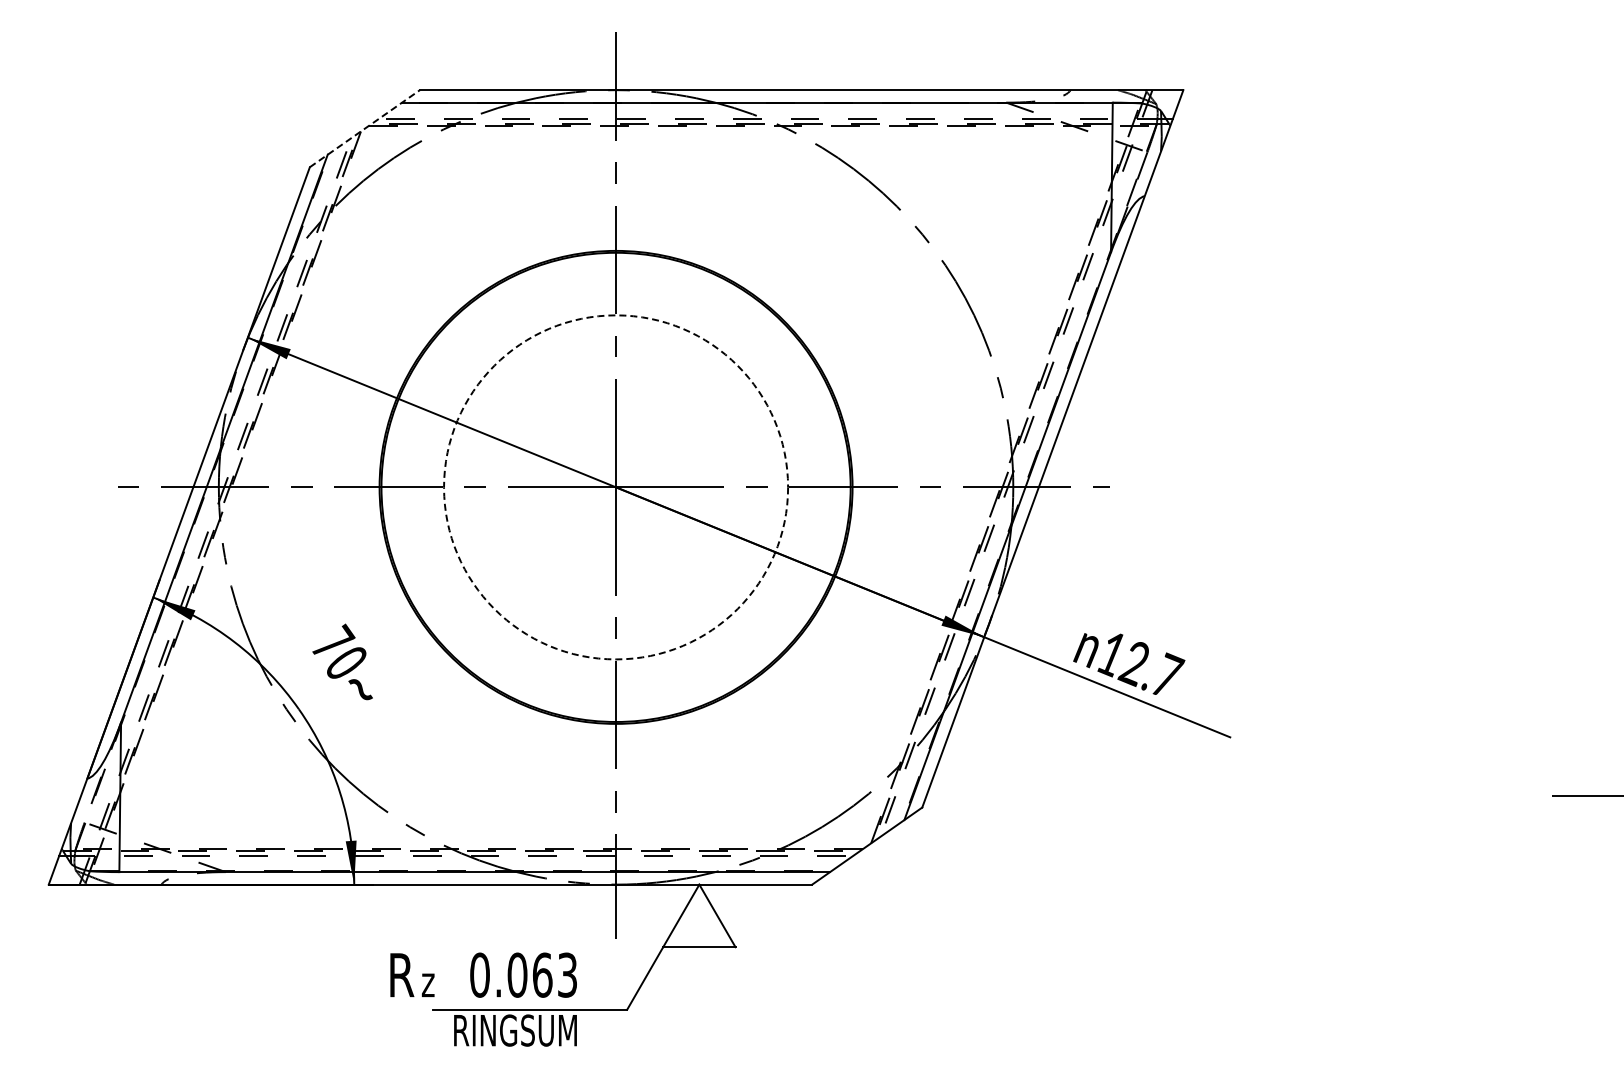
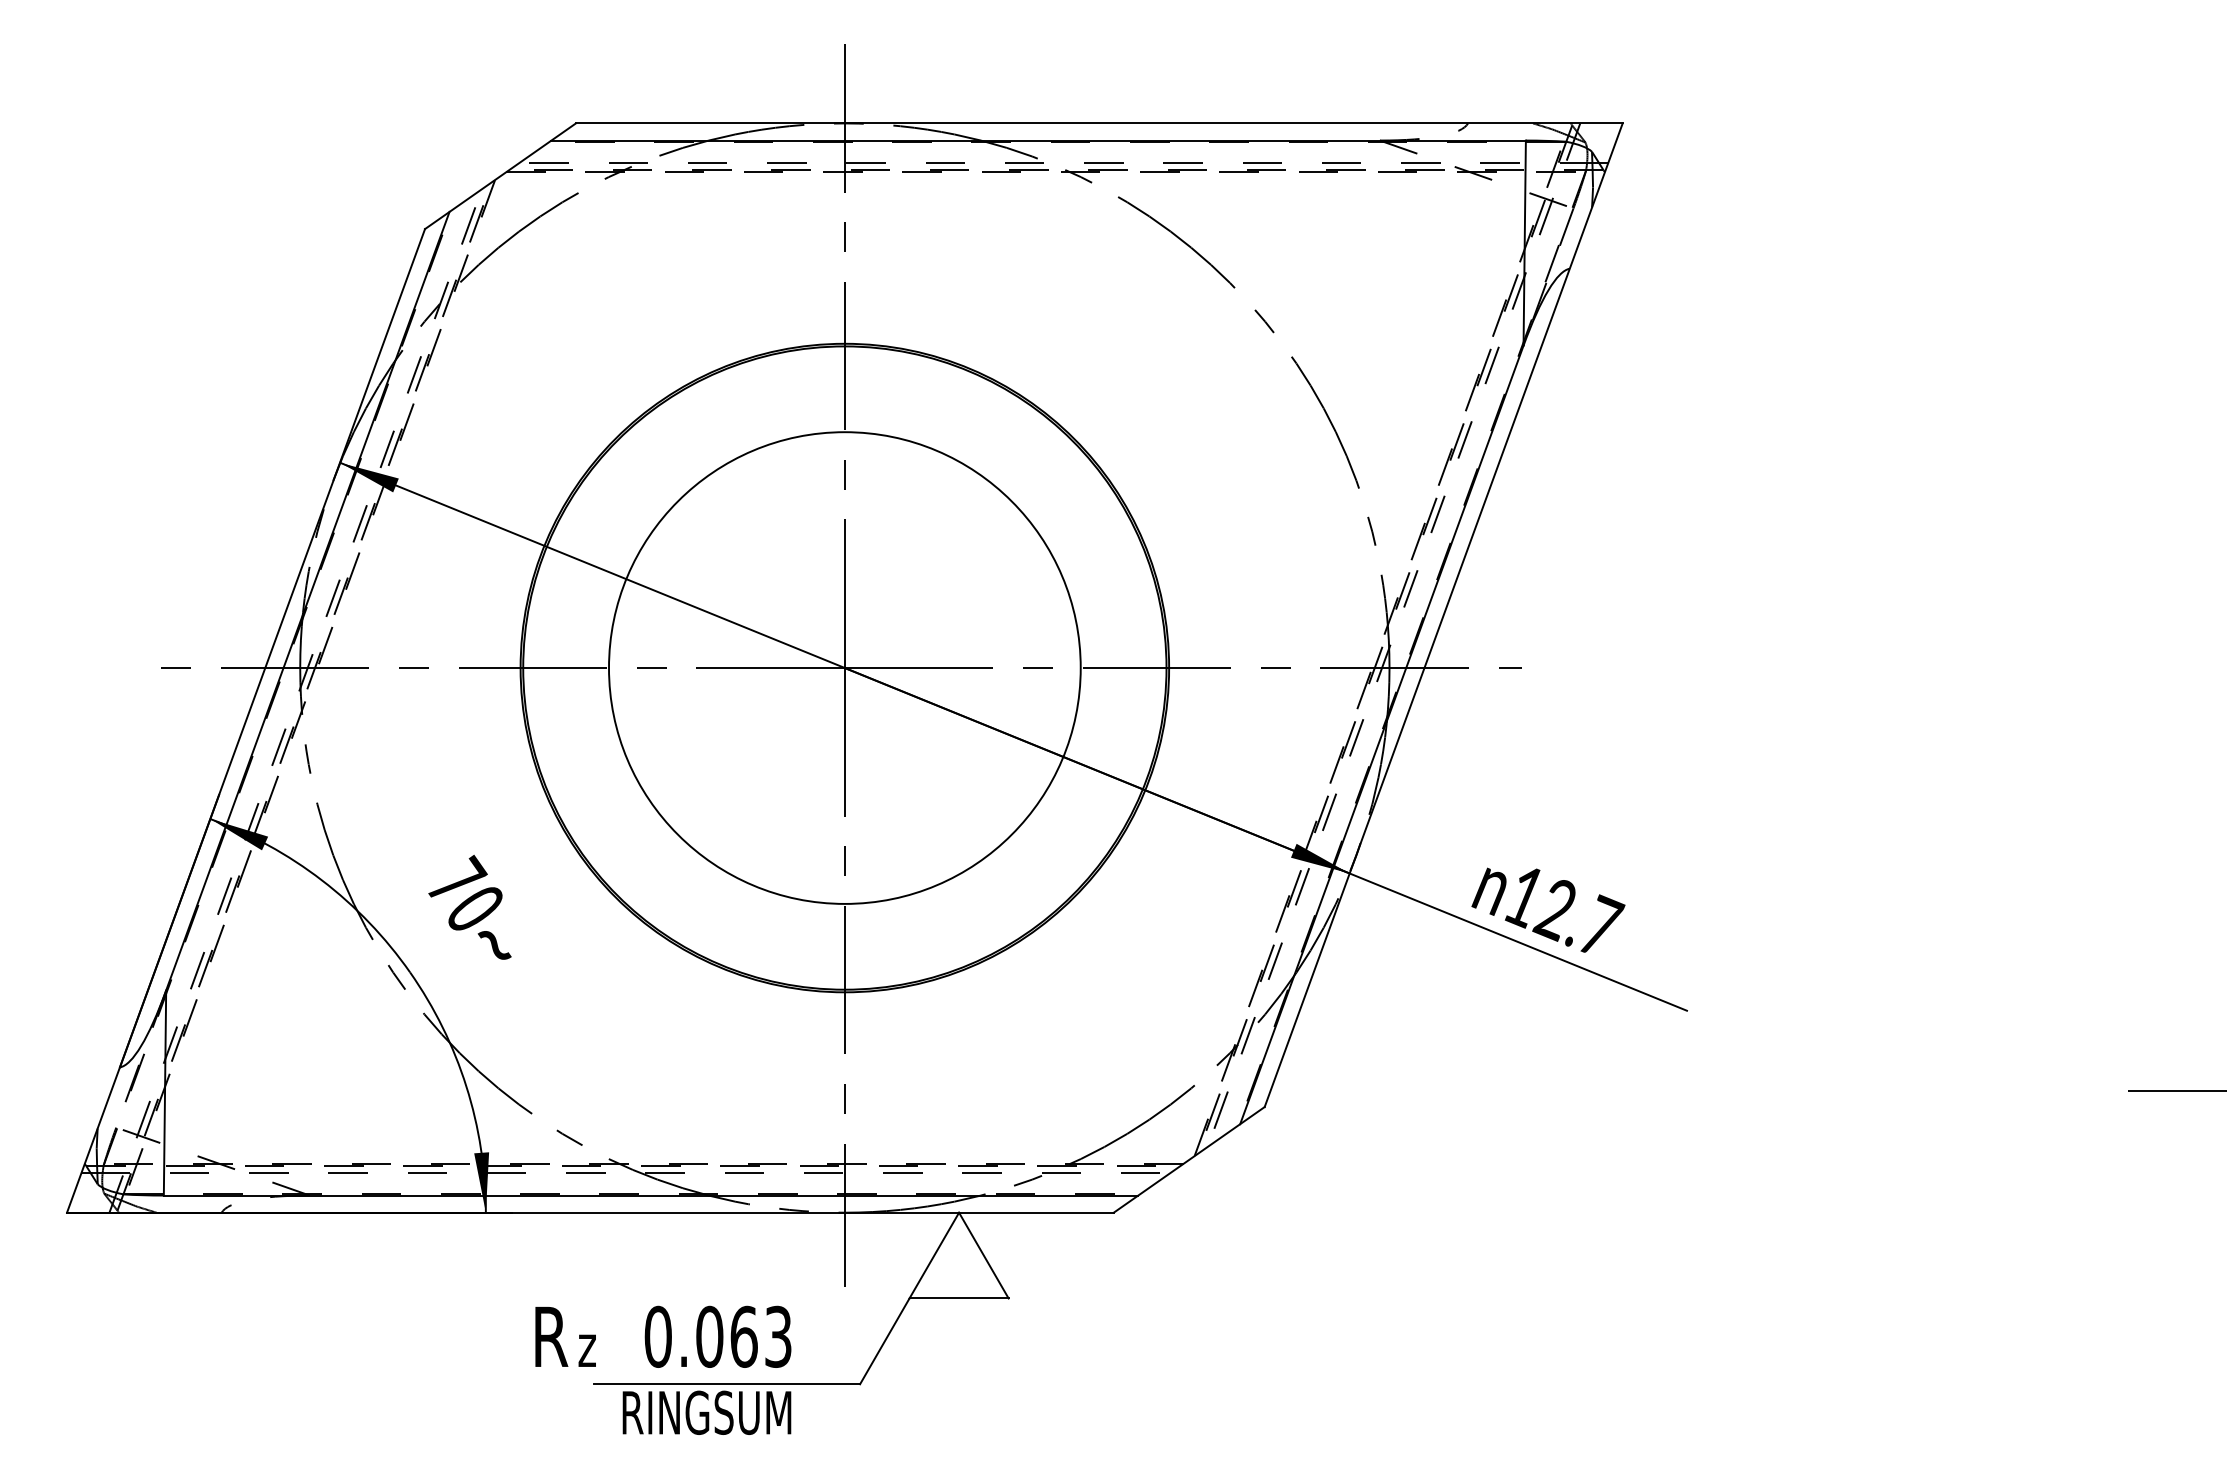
line: (365, 128) -> (501, 175), dashed -> solid
circle: (616, 487) -> (845, 668), dashed -> solid

